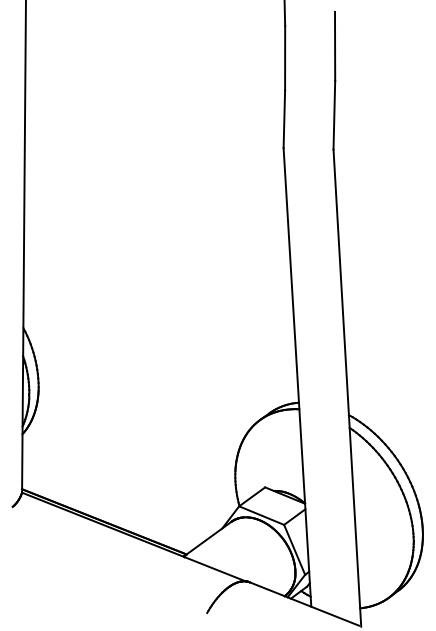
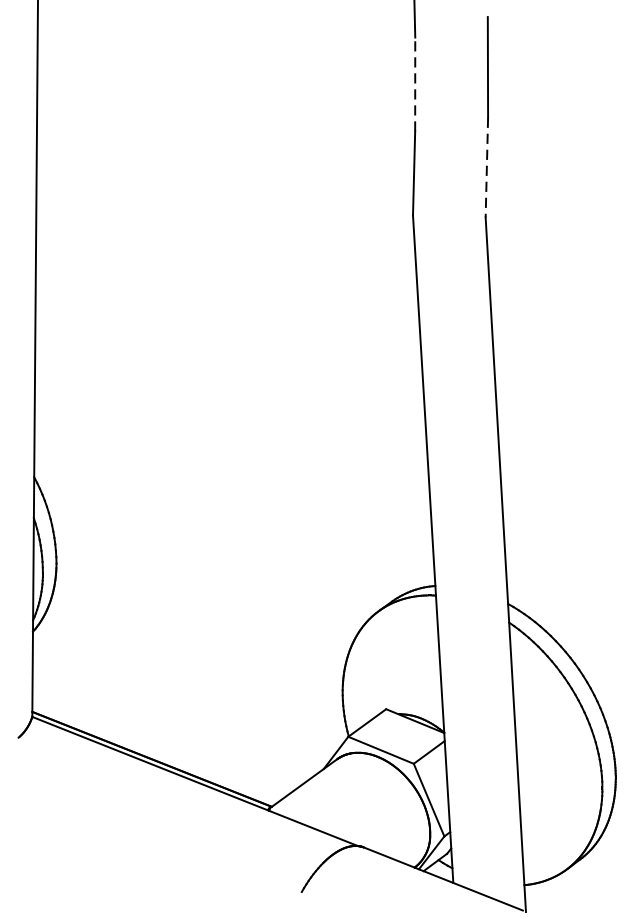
line: (285, 57) -> (415, 83), solid -> dashed
line: (334, 115) -> (487, 167), solid -> dashed

